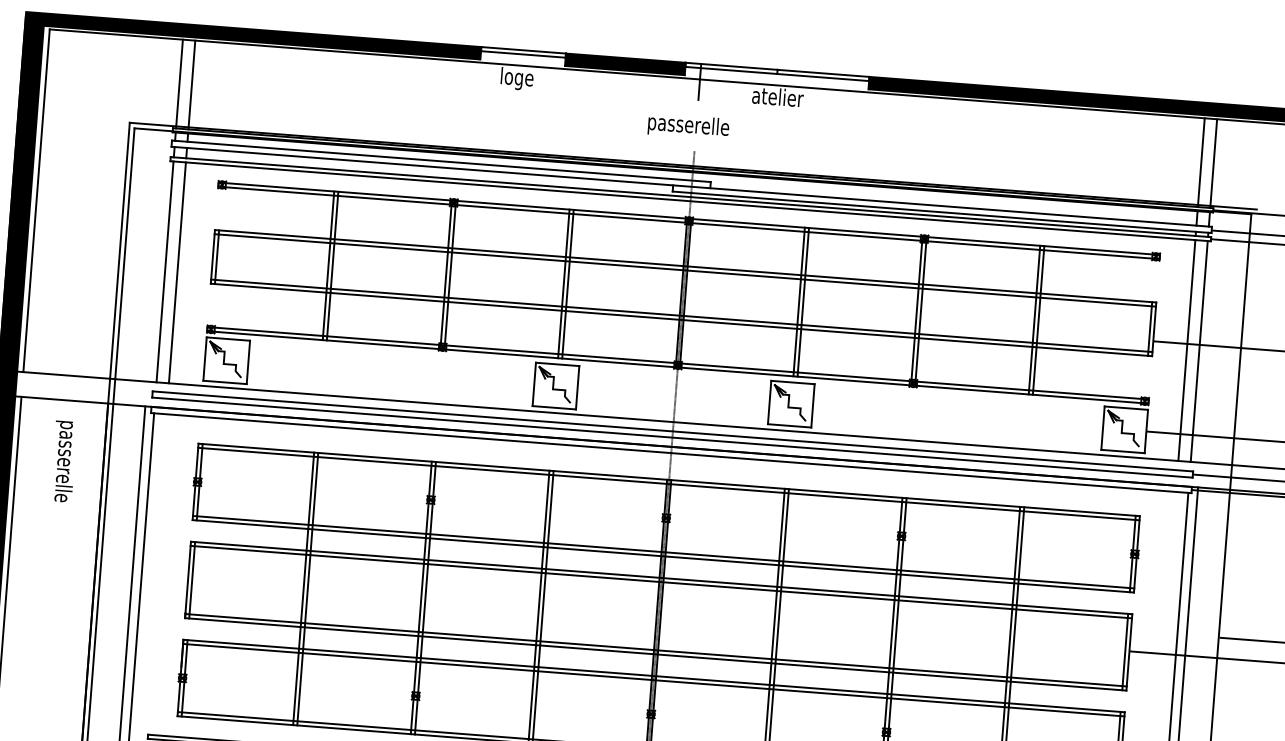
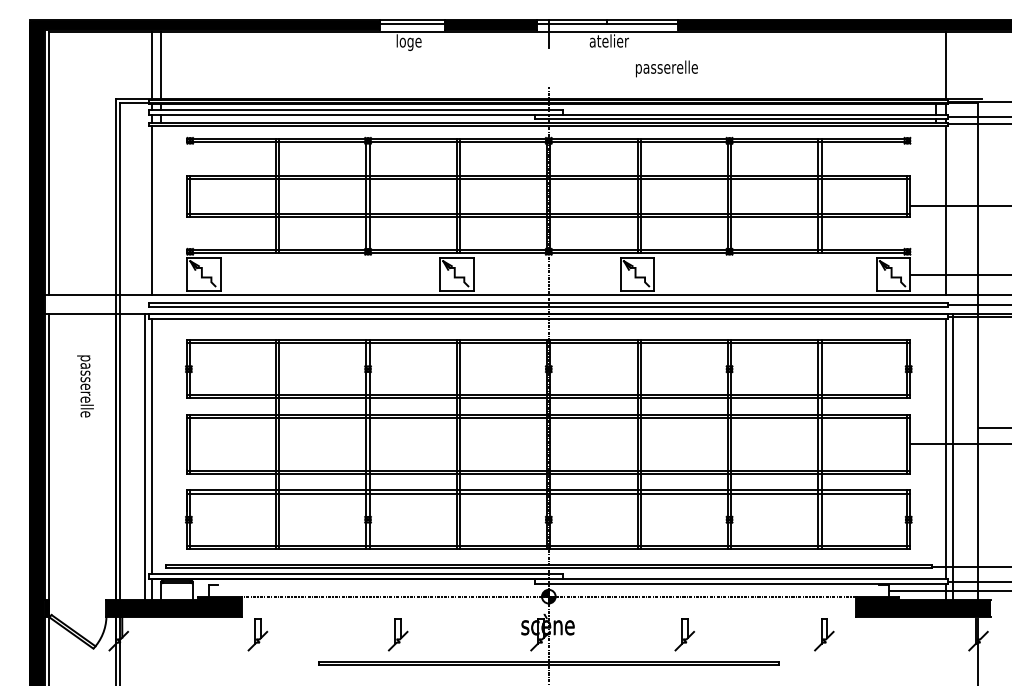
text: (688, 126) -> (666, 68), moved
line: (1201, 162) -> (936, 66), removed
line: (177, 272) -> (161, 210), removed
line: (1186, 350) -> (936, 210), removed
text: (63, 461) -> (85, 386), moved

